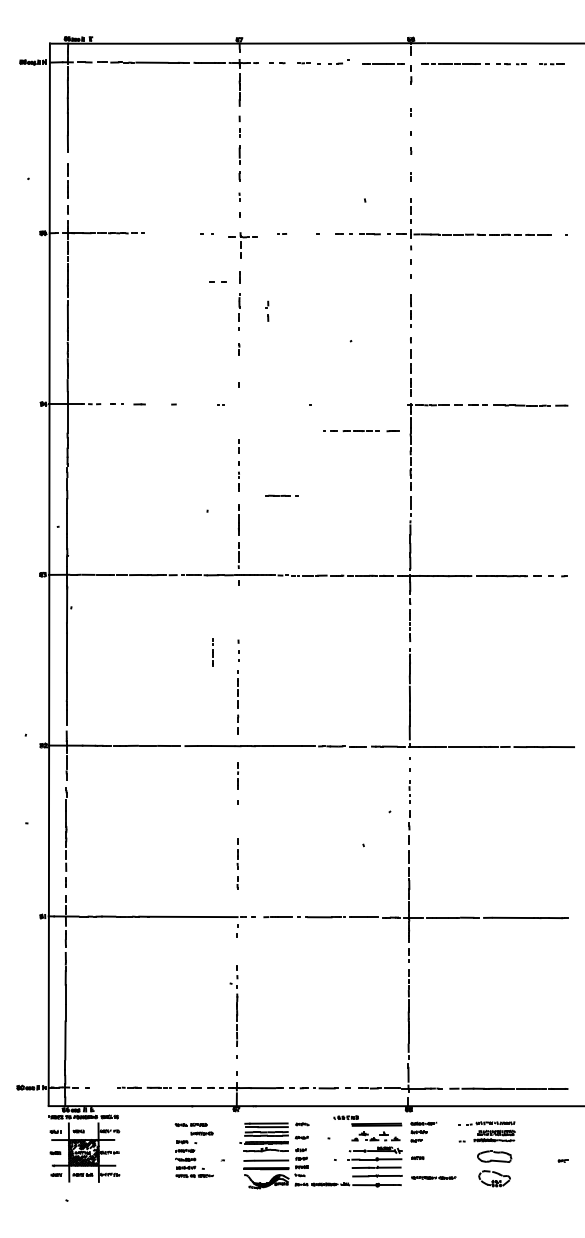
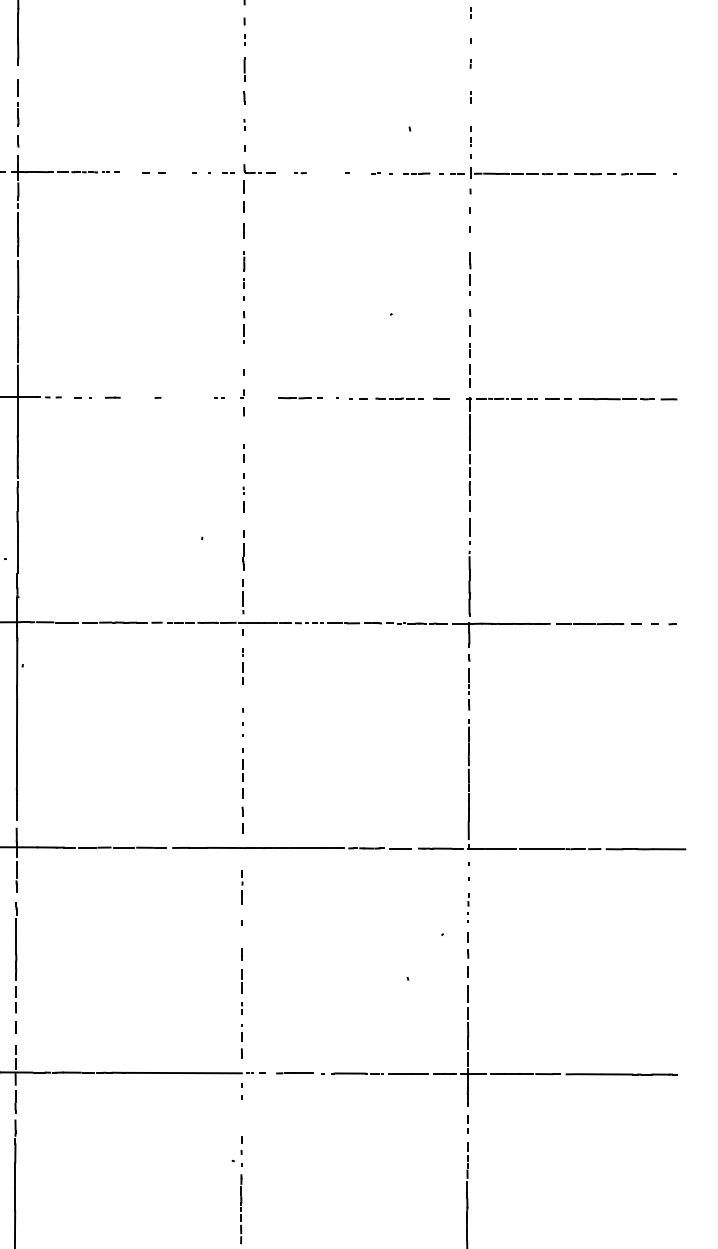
part: (242, 245) -> (248, 188), size x1.43
line: (214, 281) -> (149, 172), moved
part: (267, 310) -> (243, 401), moved
part: (239, 351) -> (244, 327), size x1.67
part: (361, 431) -> (399, 399), moved
line: (281, 495) -> (299, 397), moved
line: (212, 652) -> (243, 666), moved
part: (237, 863) -> (241, 1002), size x1.67

